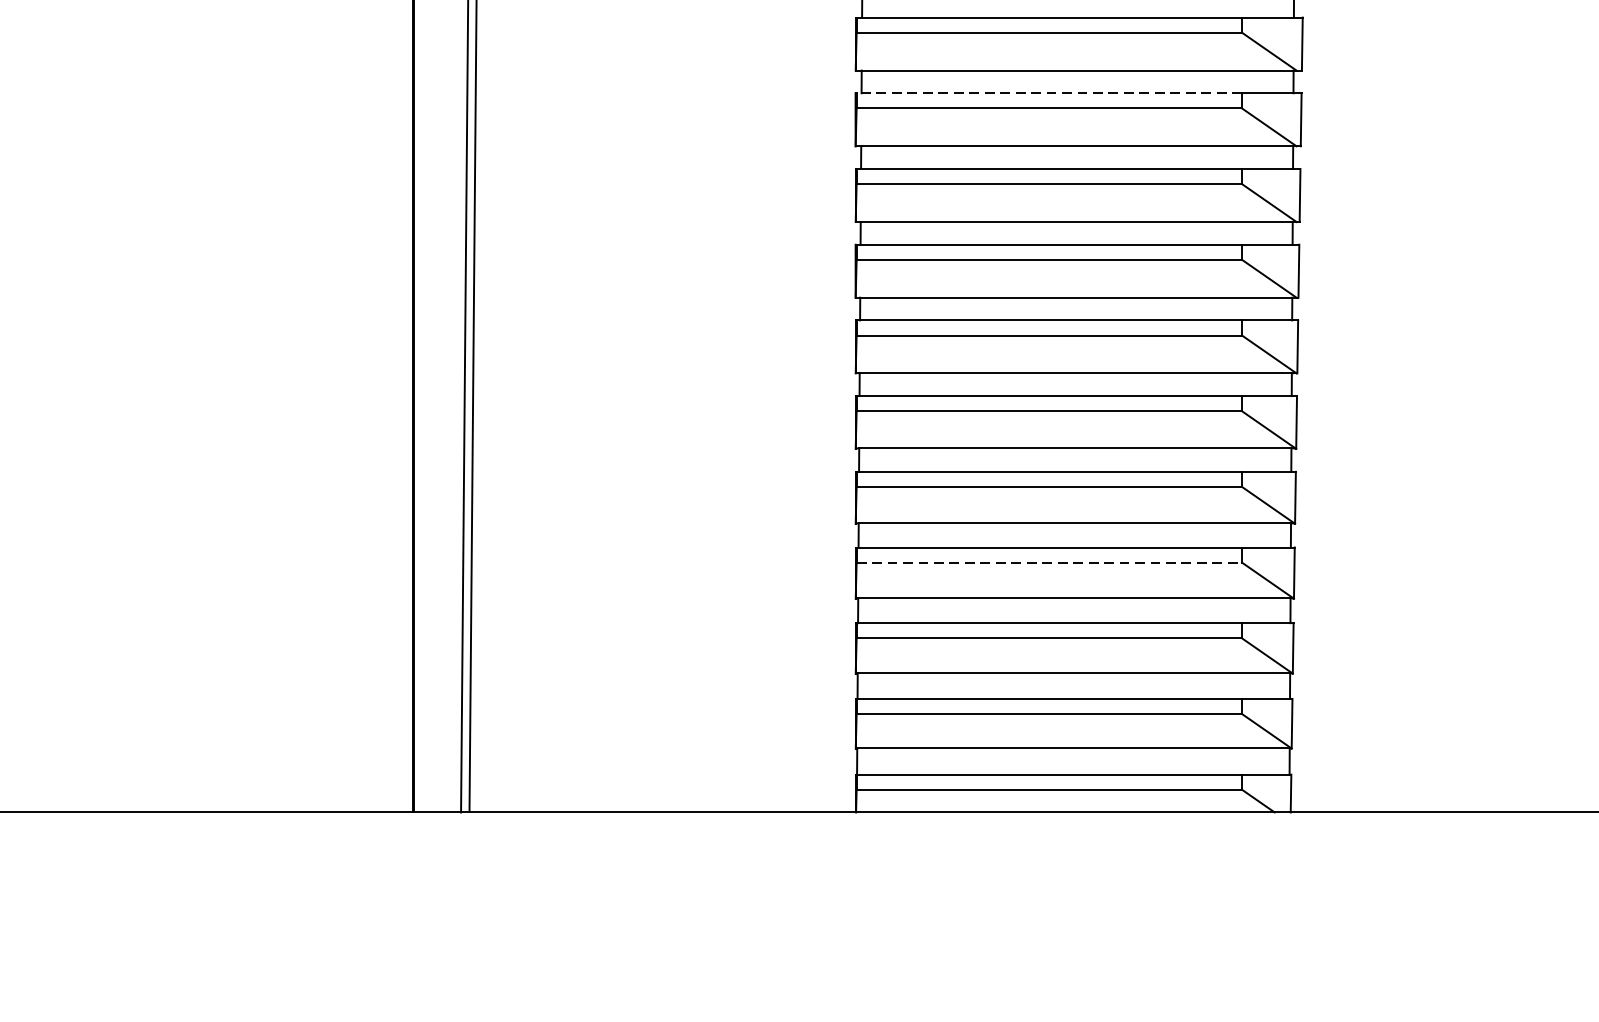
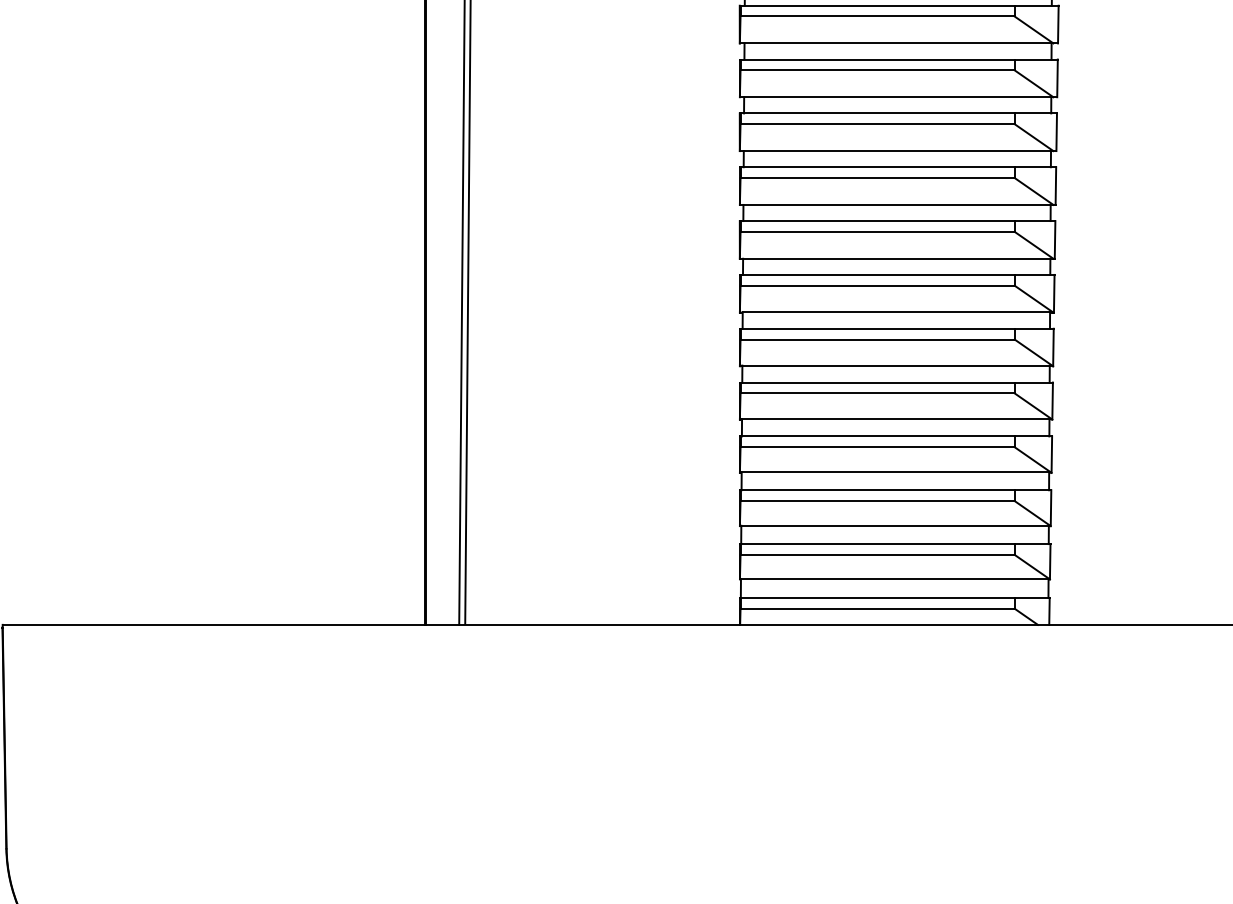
line: (1049, 93) -> (877, 113), dashed -> solid
line: (1050, 563) -> (878, 447), dashed -> solid

